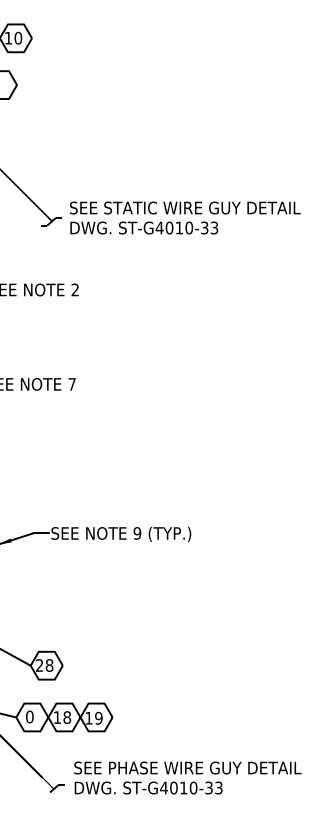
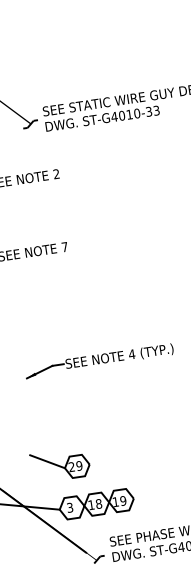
text: (137, 533) -> (132, 354), 9 -> 4
text: (49, 665) -> (79, 465), 28 -> 29
text: (29, 716) -> (69, 507), 0 -> 3

